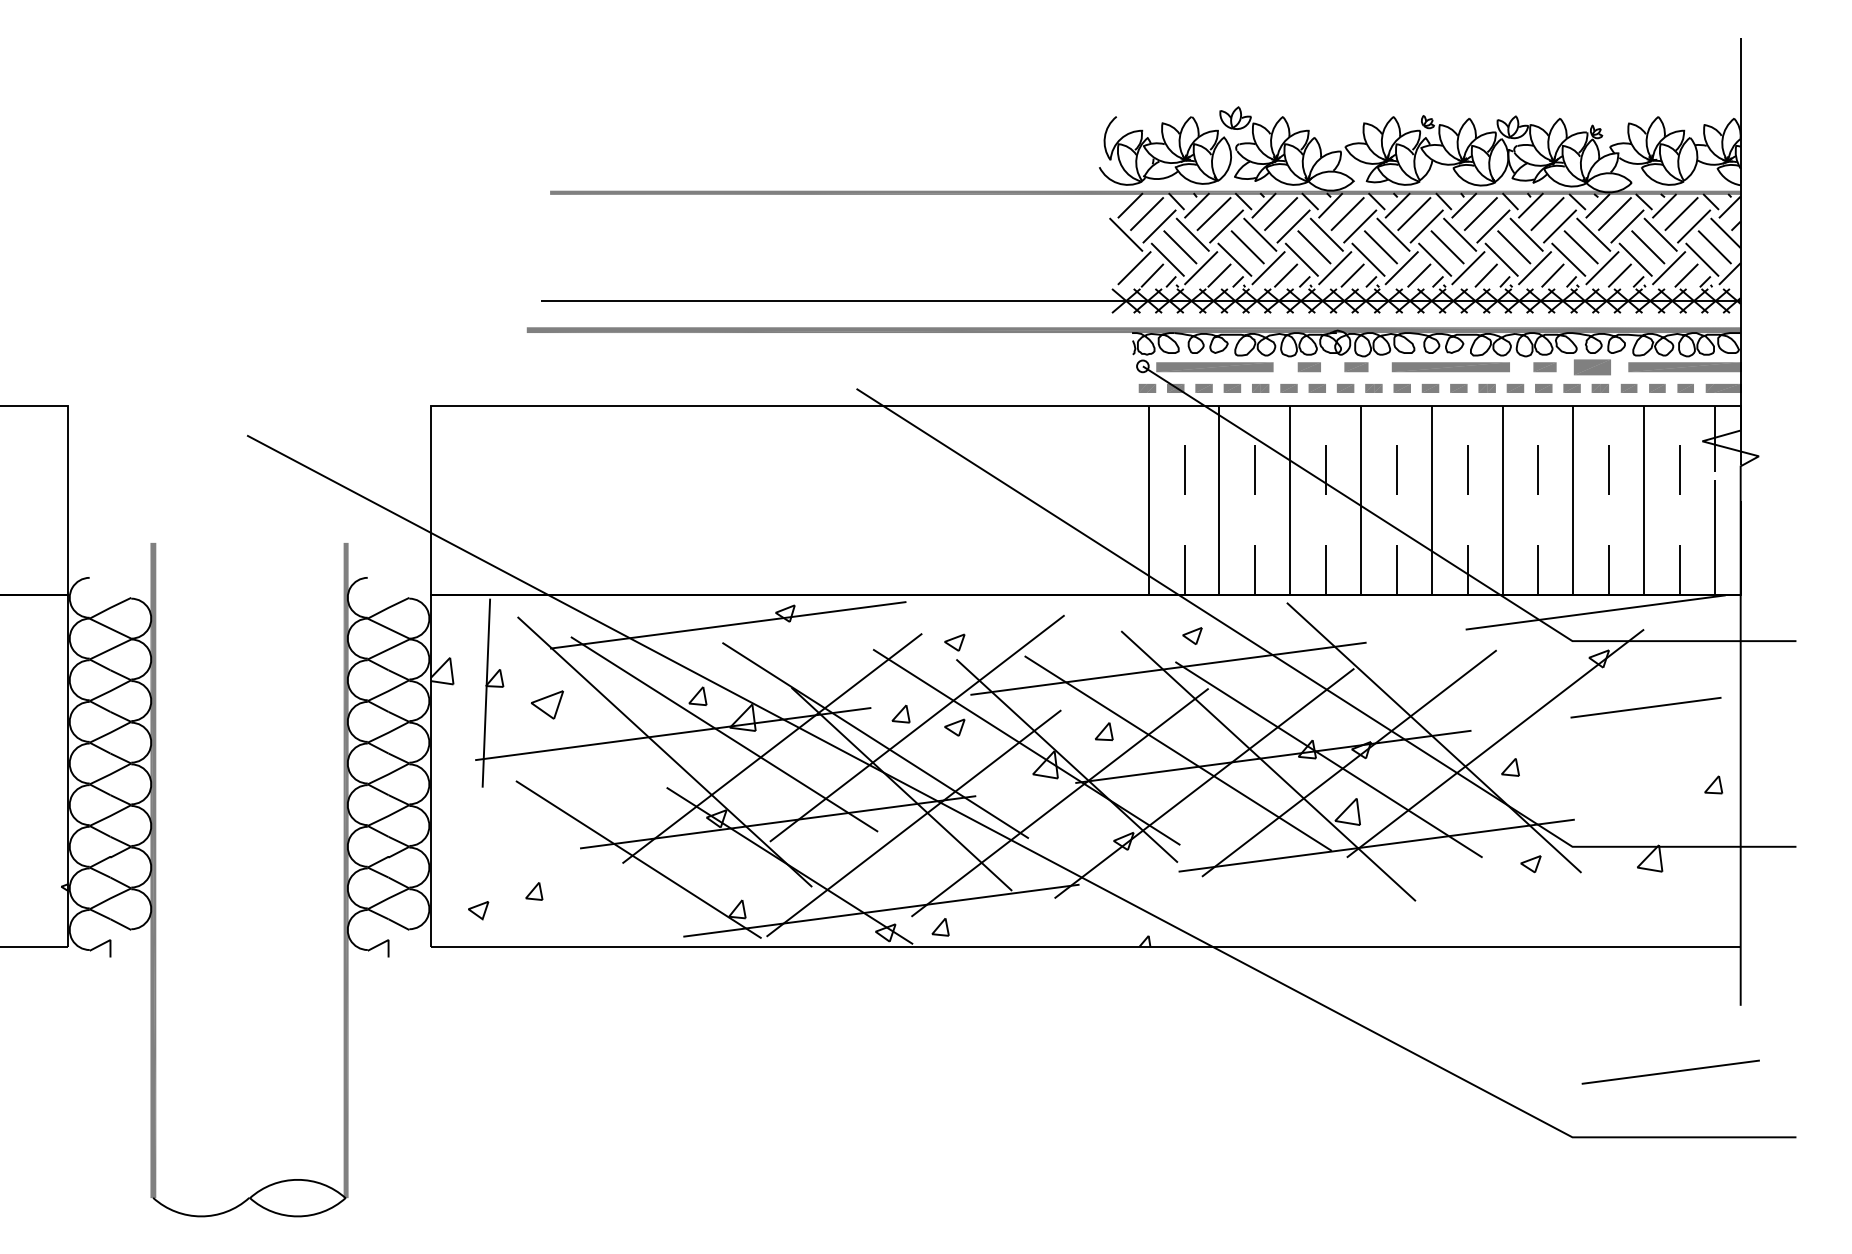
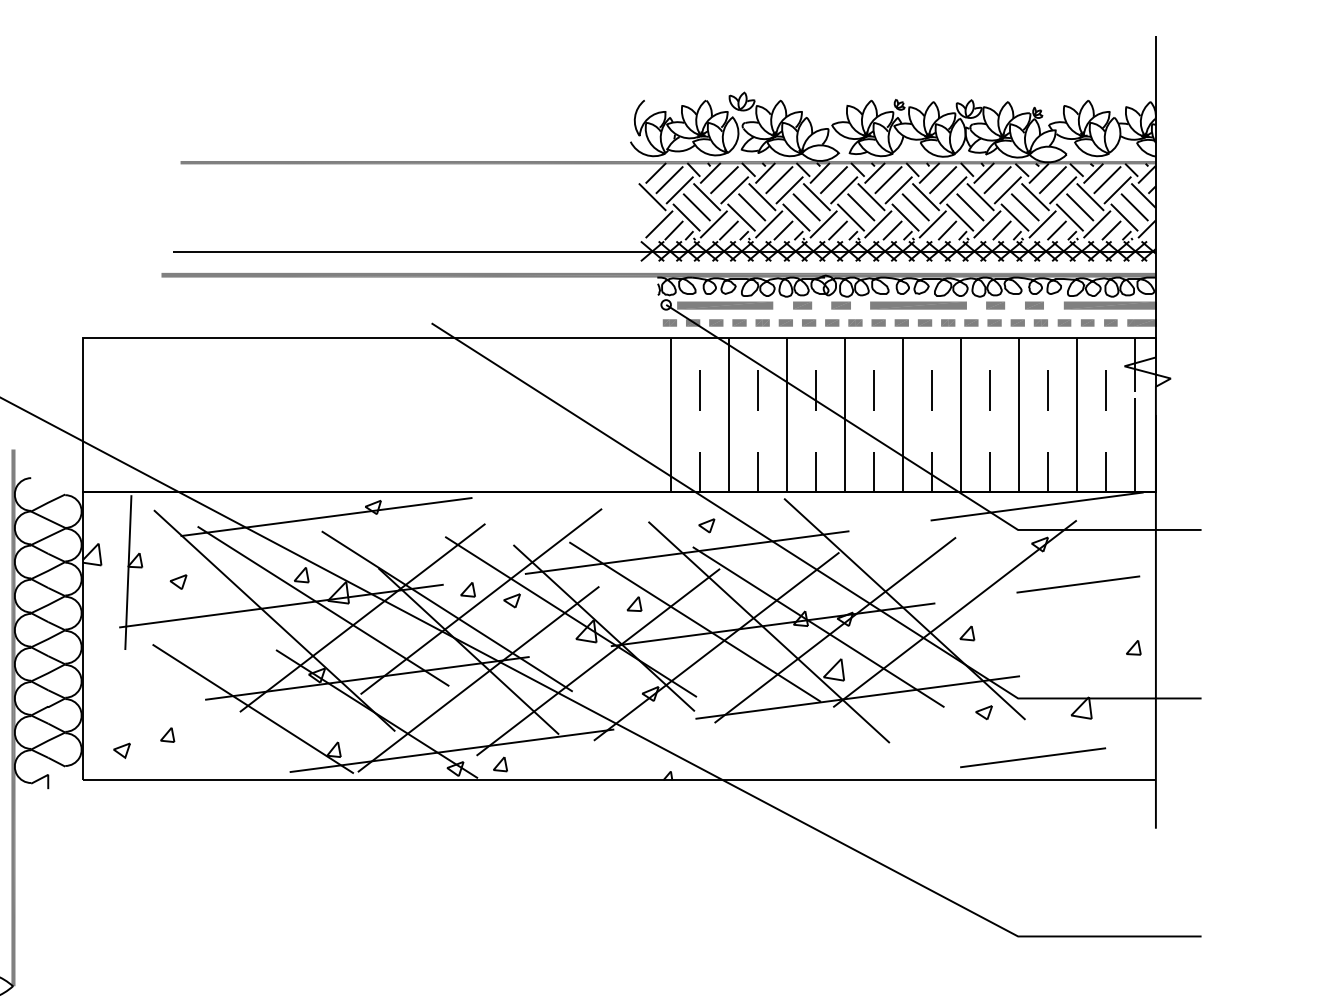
part: (1592, 366) -> (1034, 304), size x0.62
part: (954, 642) -> (511, 531), removed
part: (547, 704) -> (178, 581), size x0.62
line: (1670, 1071) -> (1032, 757), moved

